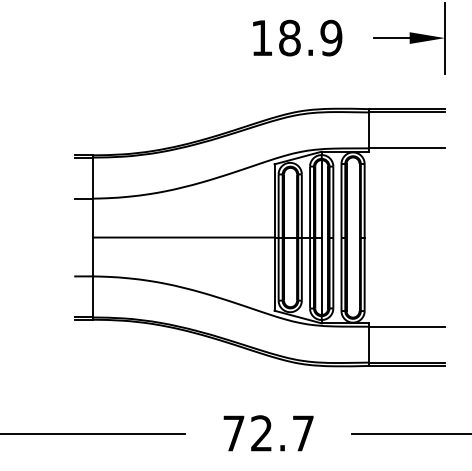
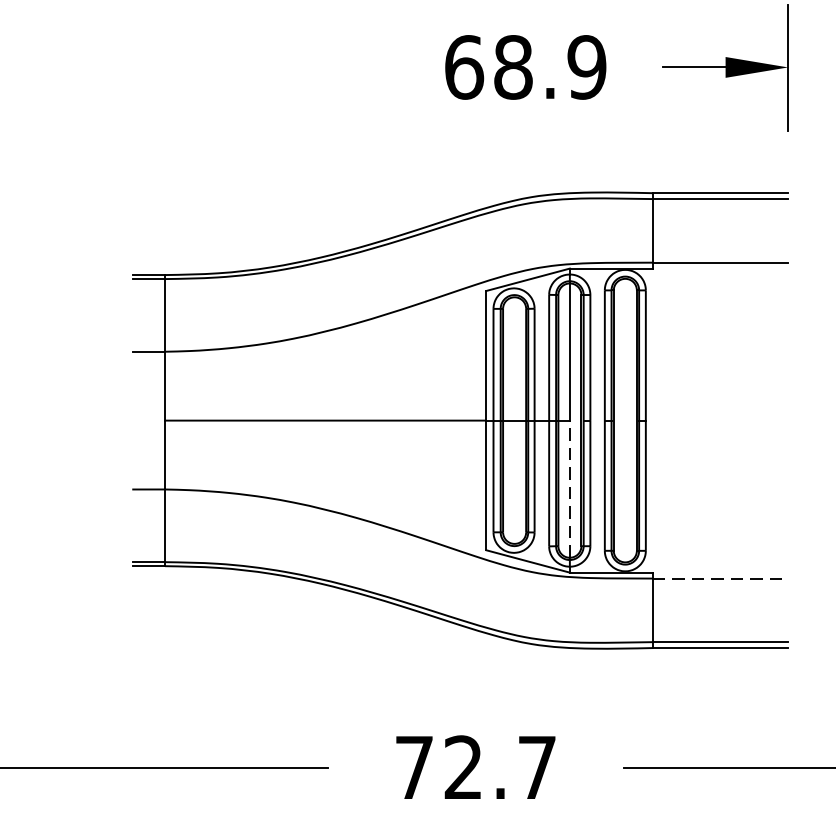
text: (262, 37) -> (464, 66), 18.9 -> 68.9
line: (321, 276) -> (569, 489), solid -> dashed
line: (407, 326) -> (721, 578), solid -> dashed

